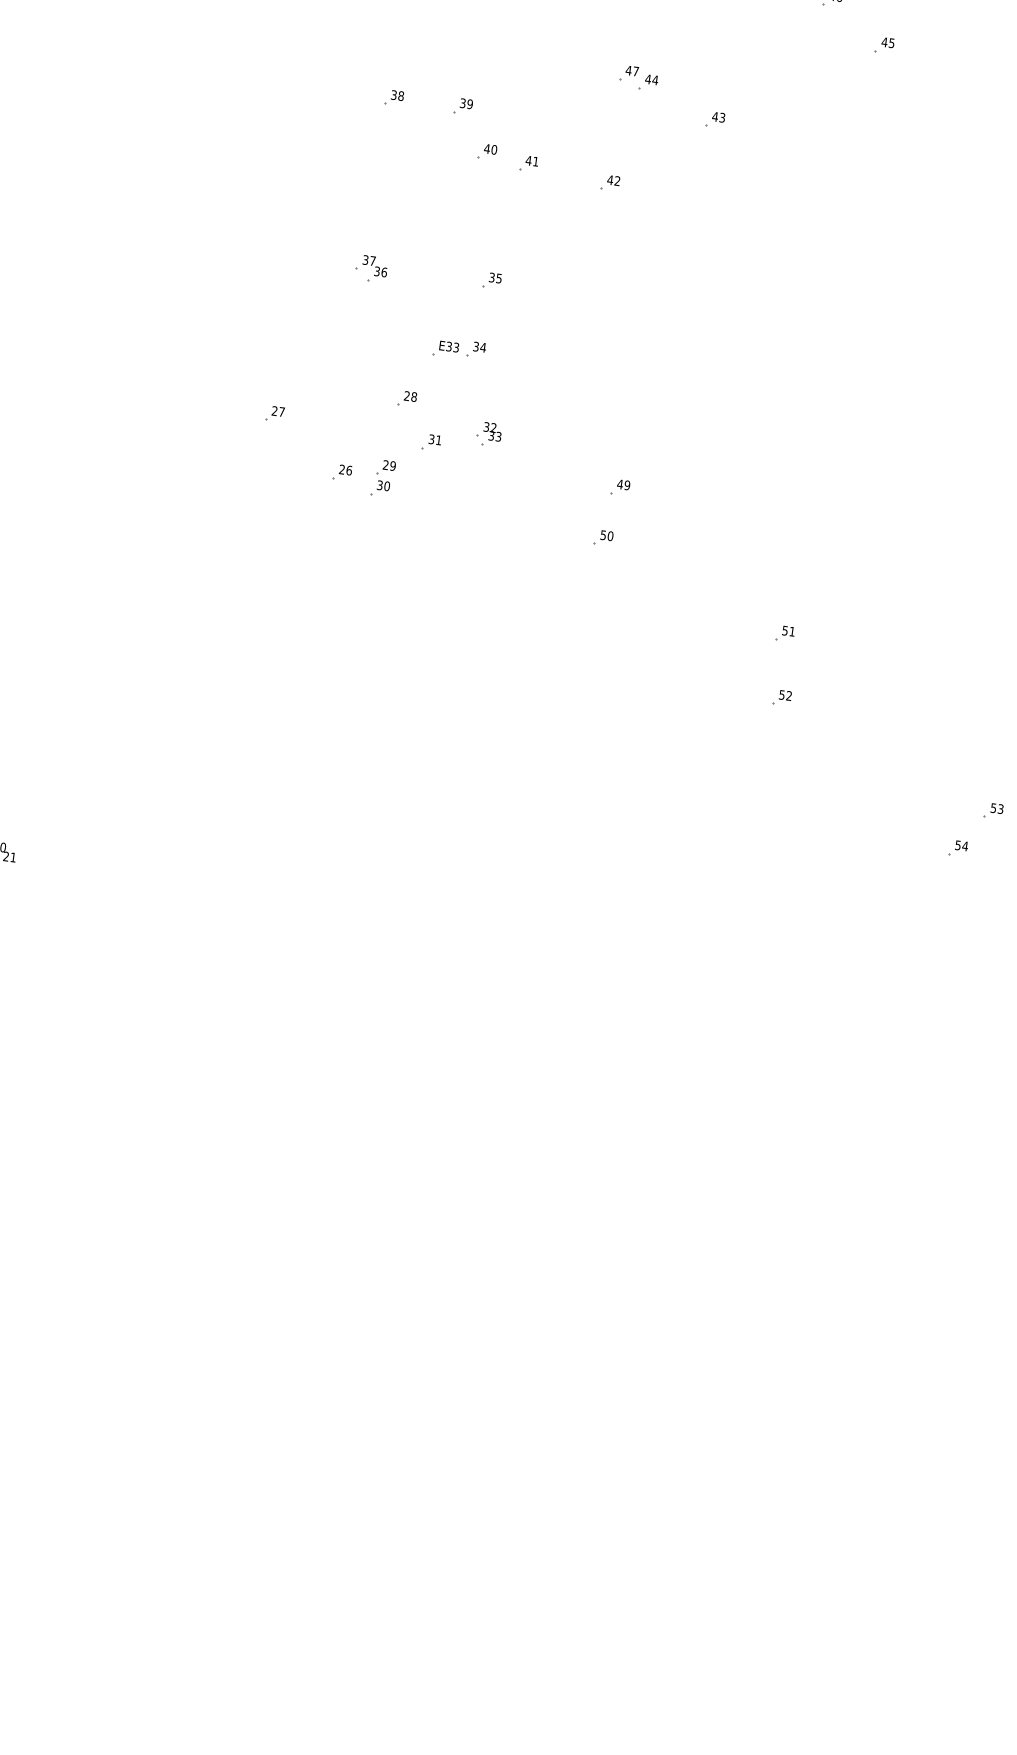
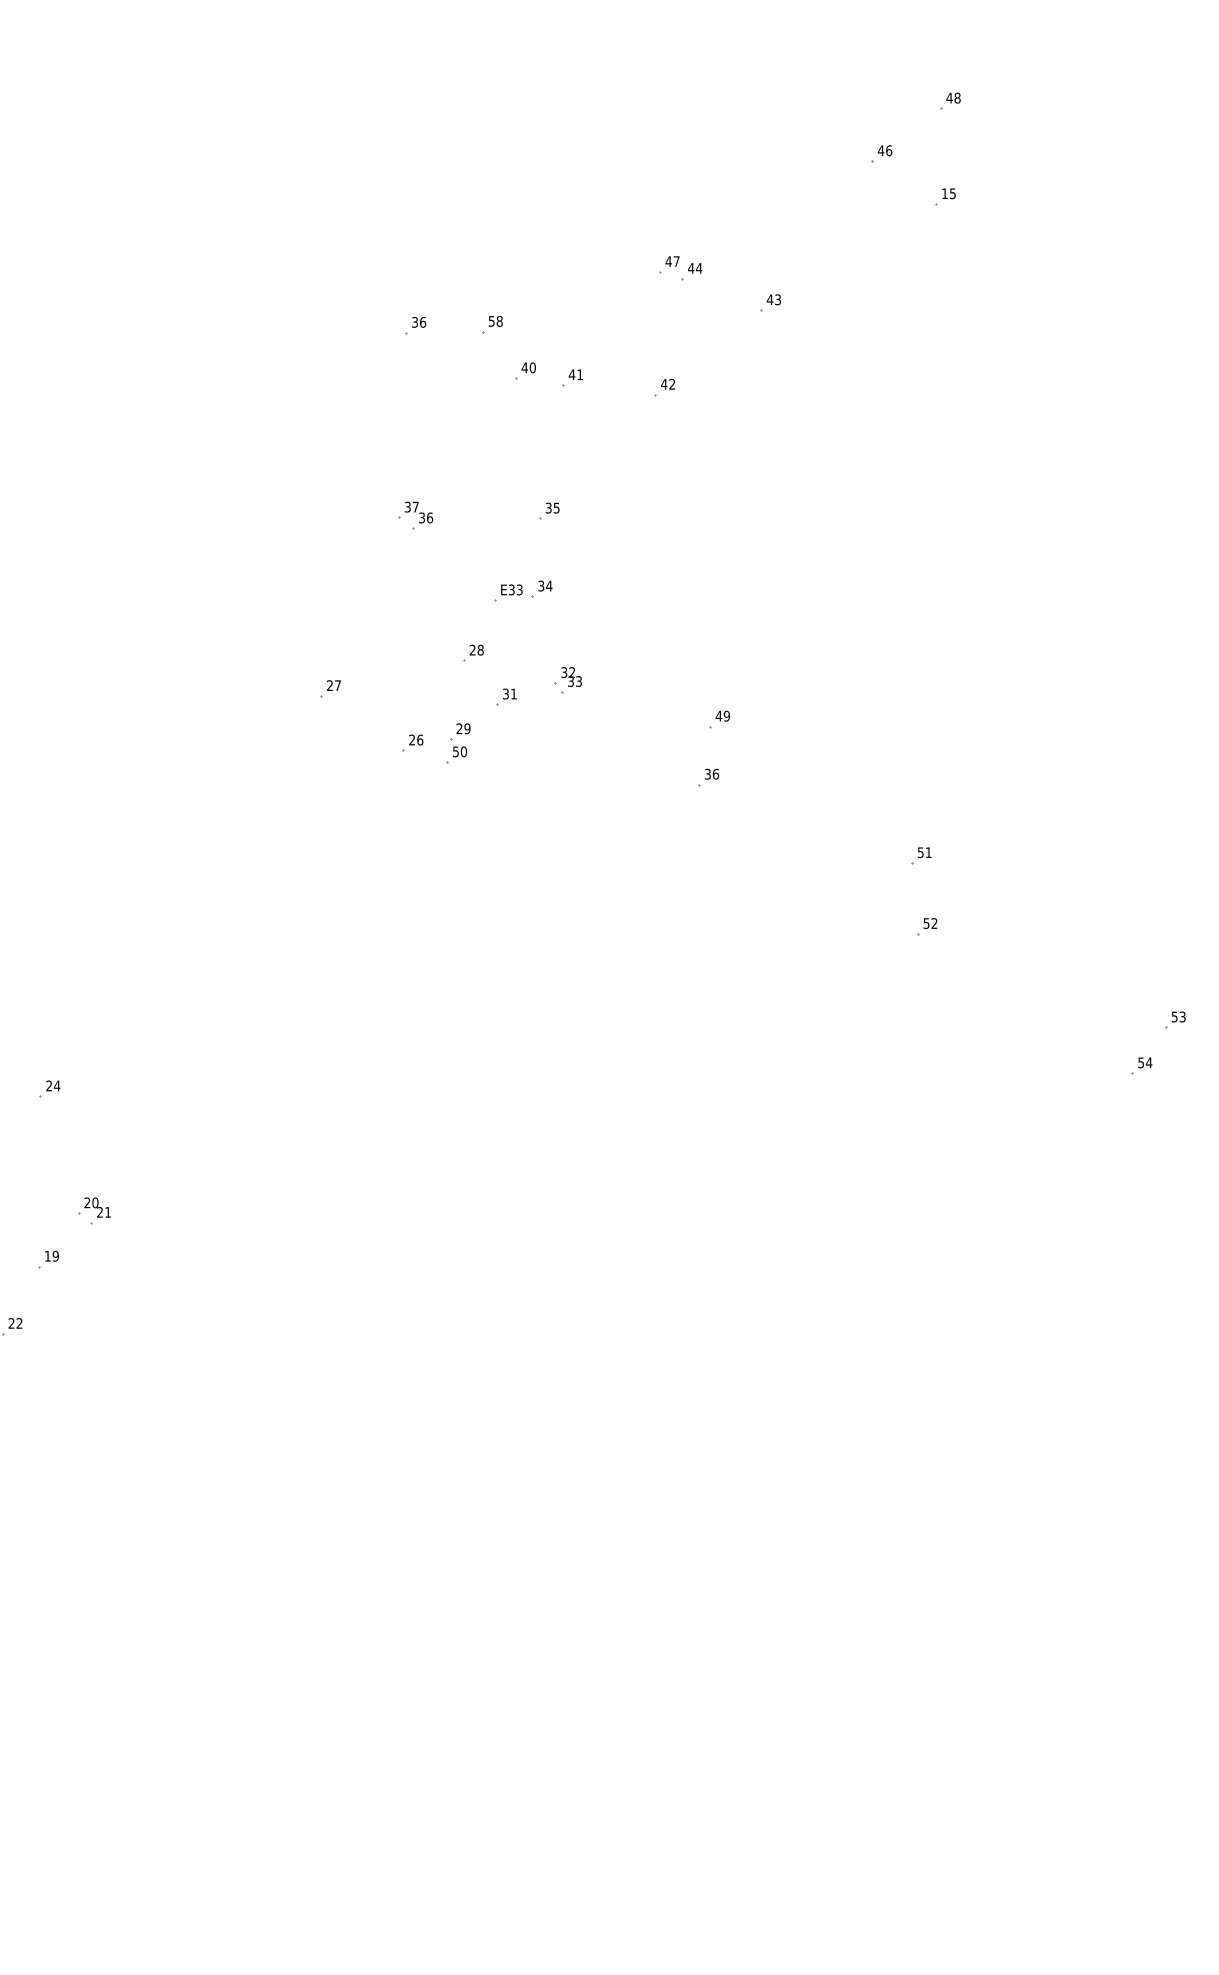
text: (884, 42) -> (944, 193), 45 -> 15
text: (401, 96) -> (423, 322), 38 -> 36
text: (466, 103) -> (495, 321), 39 -> 58
text: (379, 484) -> (455, 750), 30 -> 50
text: (606, 535) -> (711, 773), 50 -> 36

